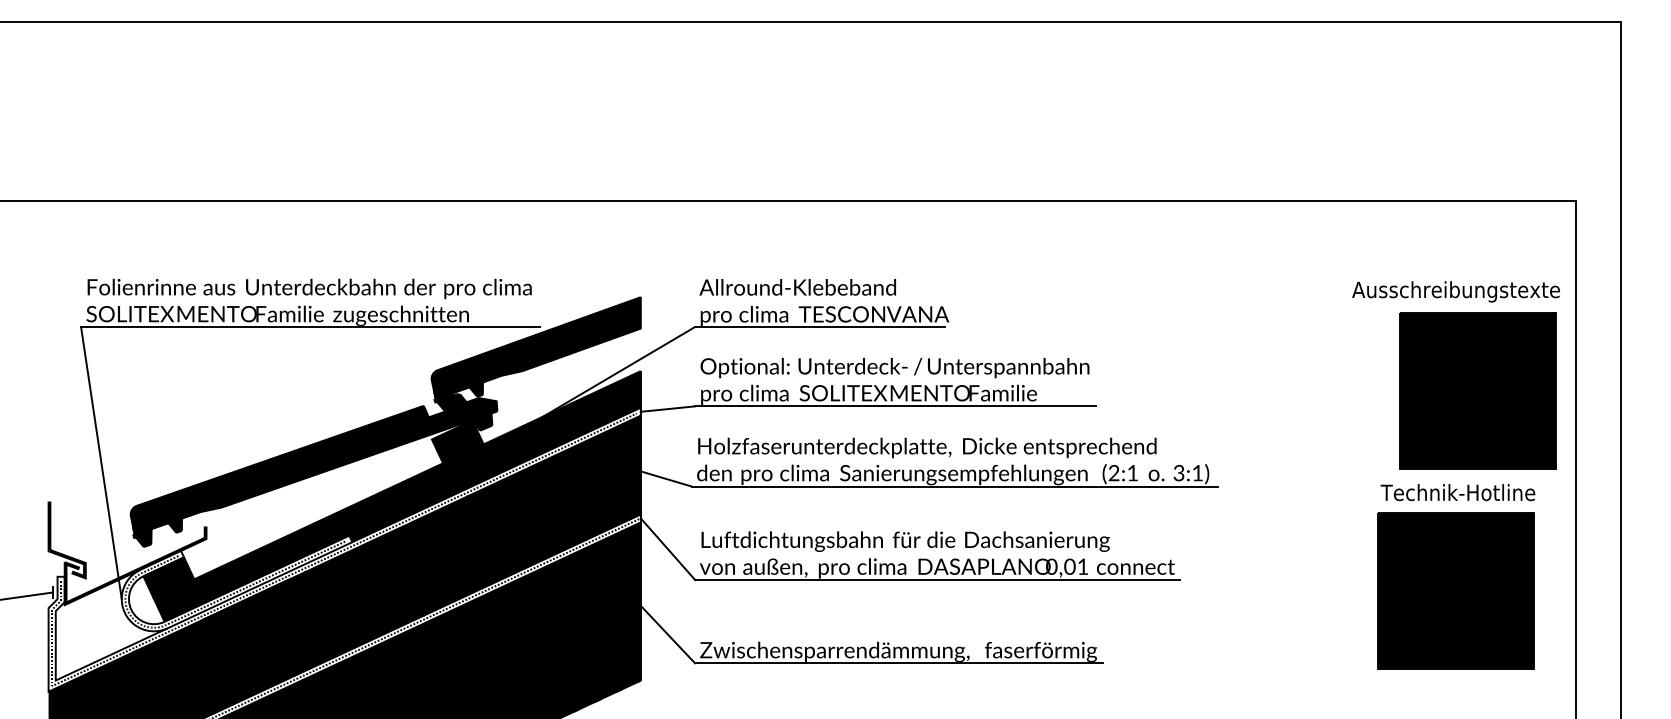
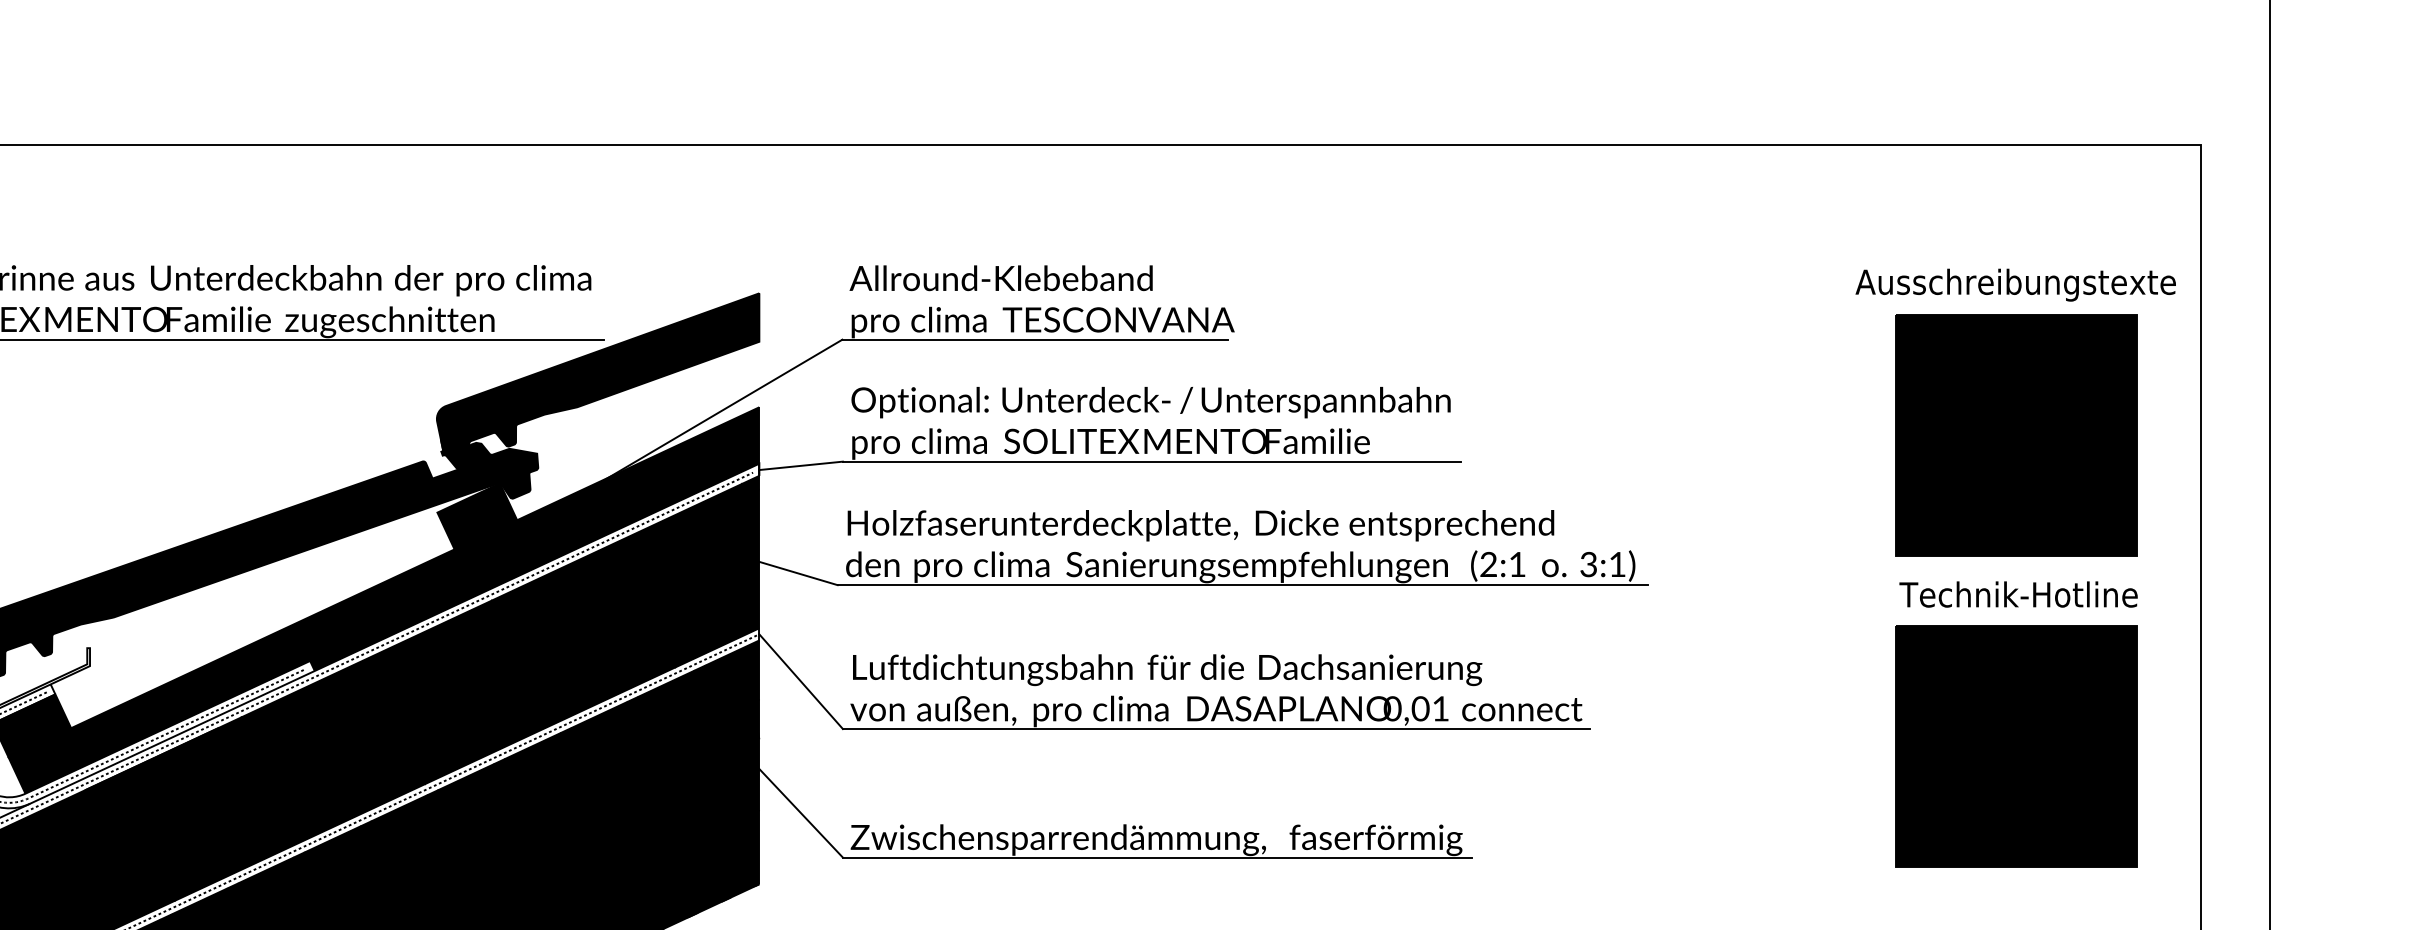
part: (1477, 390) -> (2014, 434), moved

